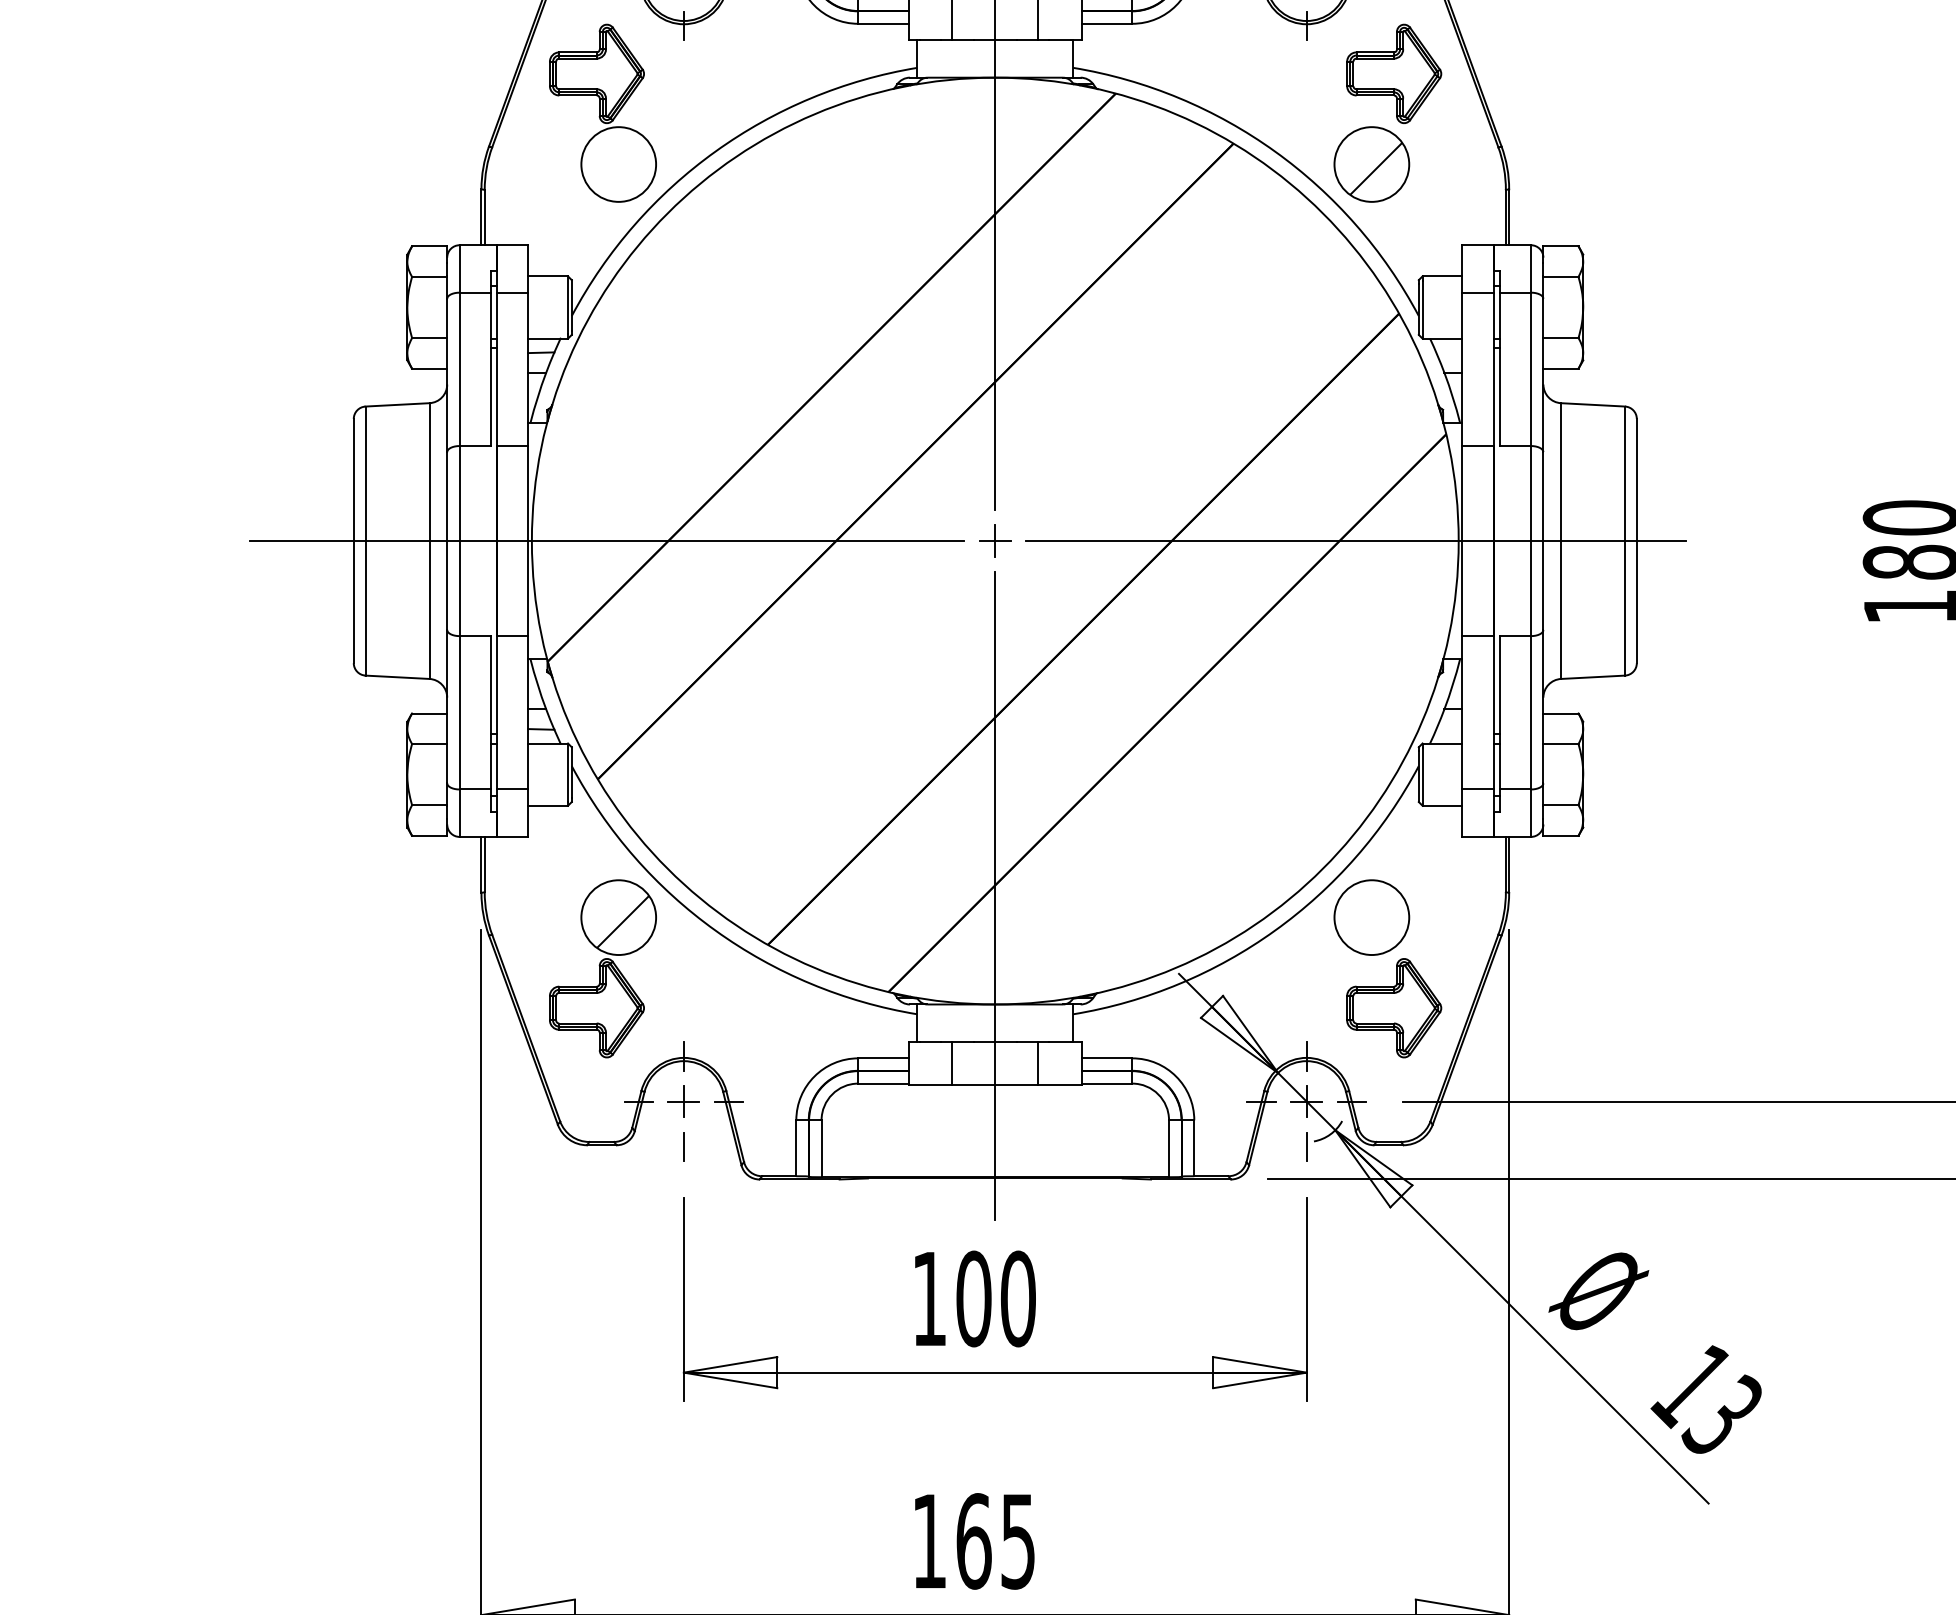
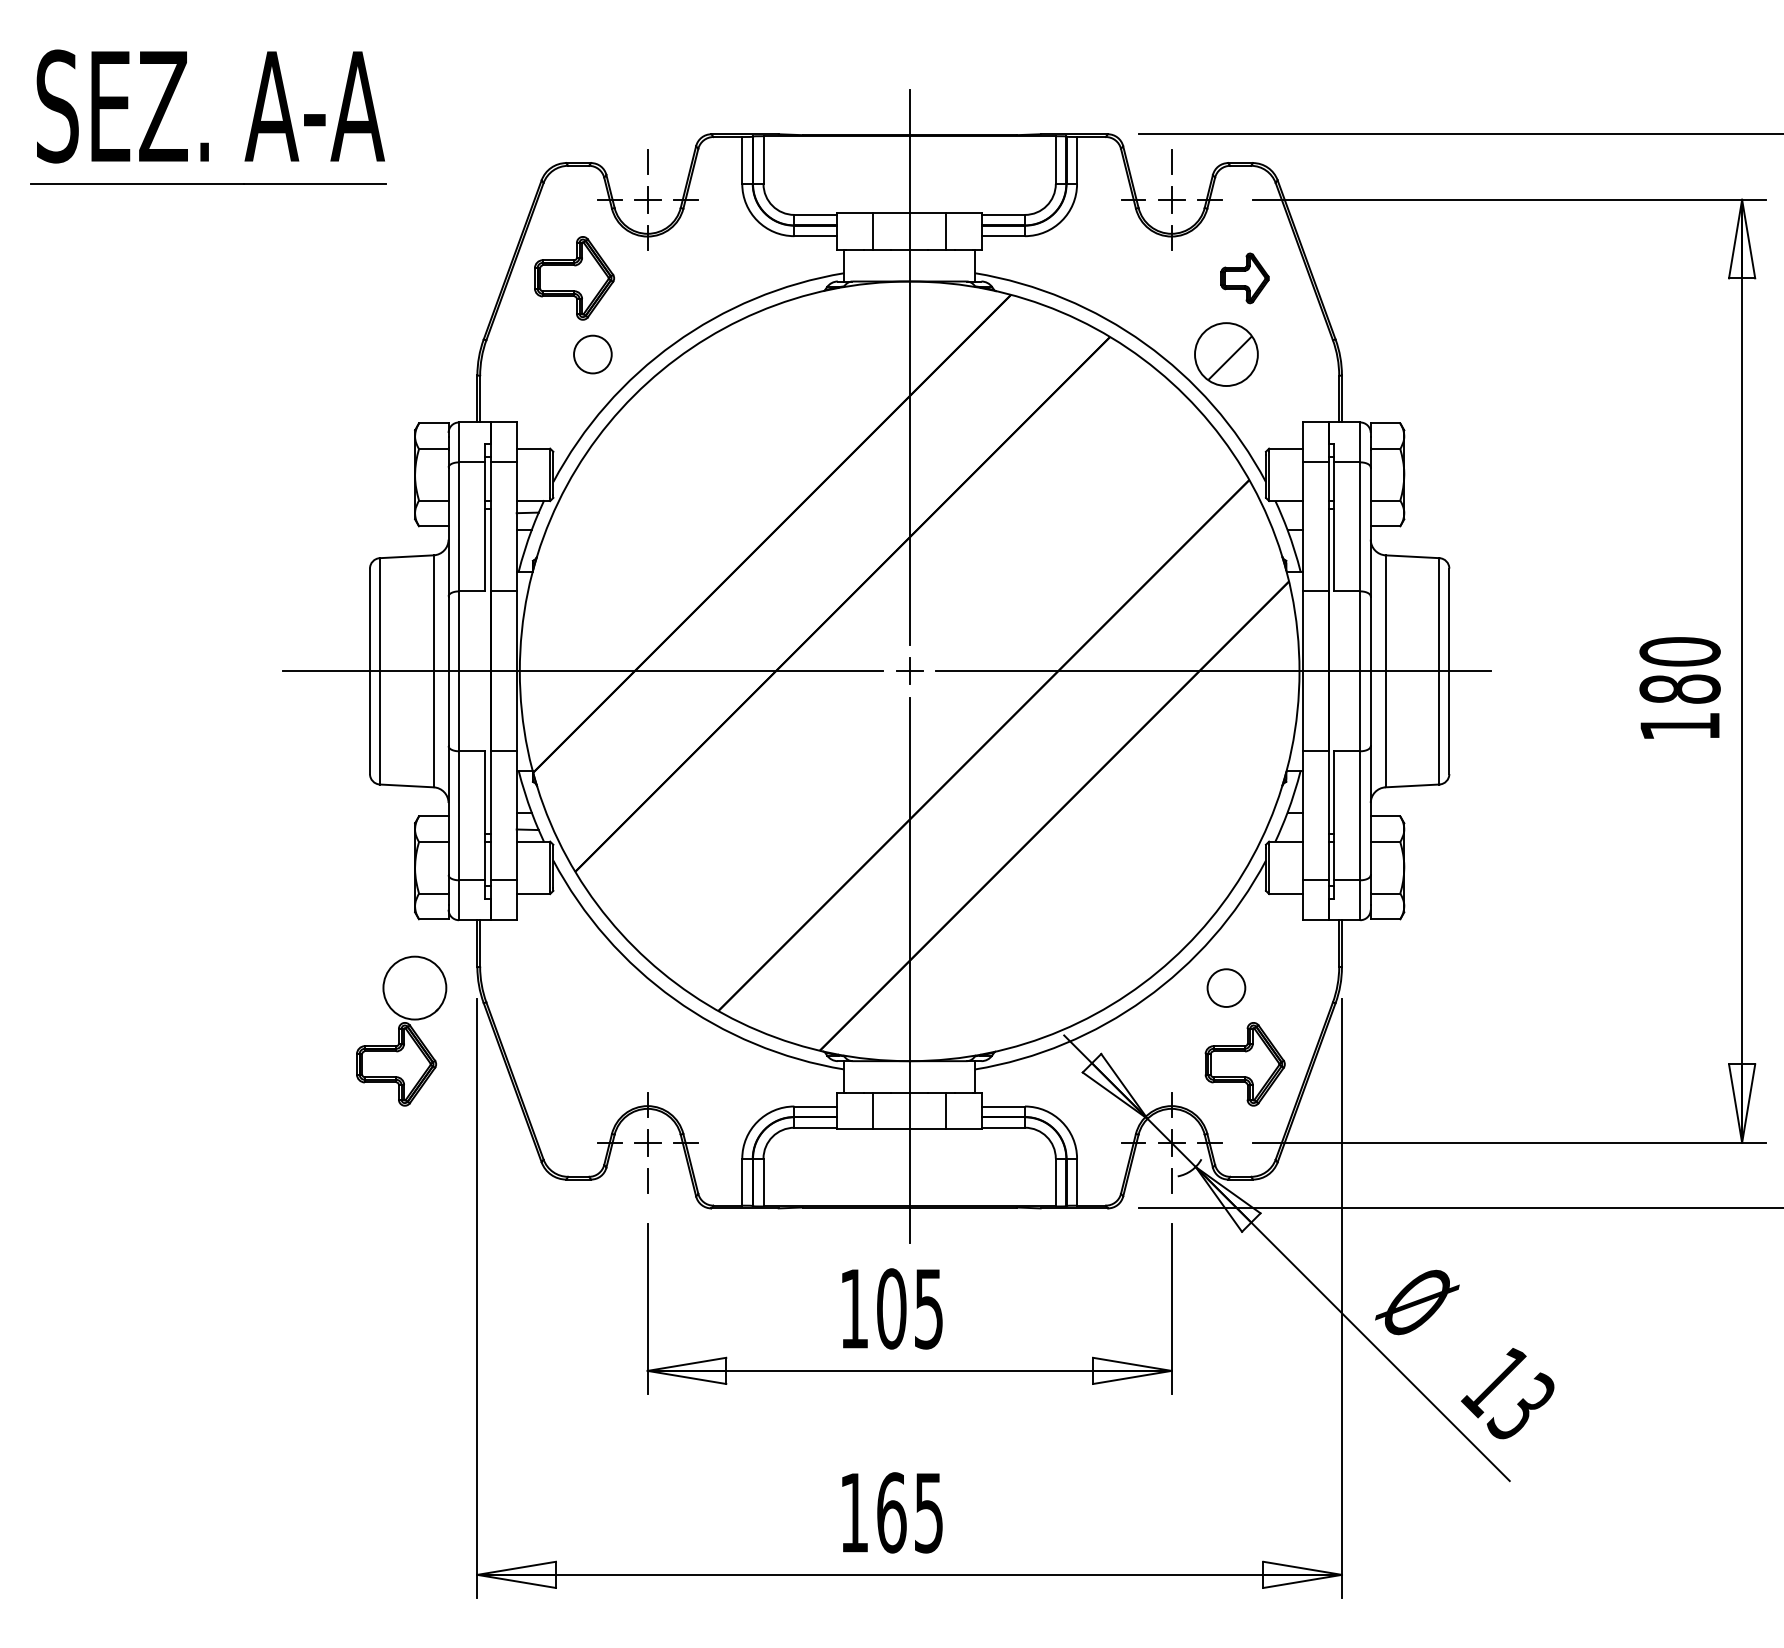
part: (1393, 74) -> (1244, 278), size x0.6
circle: (618, 164) -> (592, 354), size x0.6
circle: (1371, 916) -> (1226, 987), size x0.6
part: (602, 968) -> (401, 1030), moved
text: (1017, 1298) -> (928, 1308), 100 -> 105

